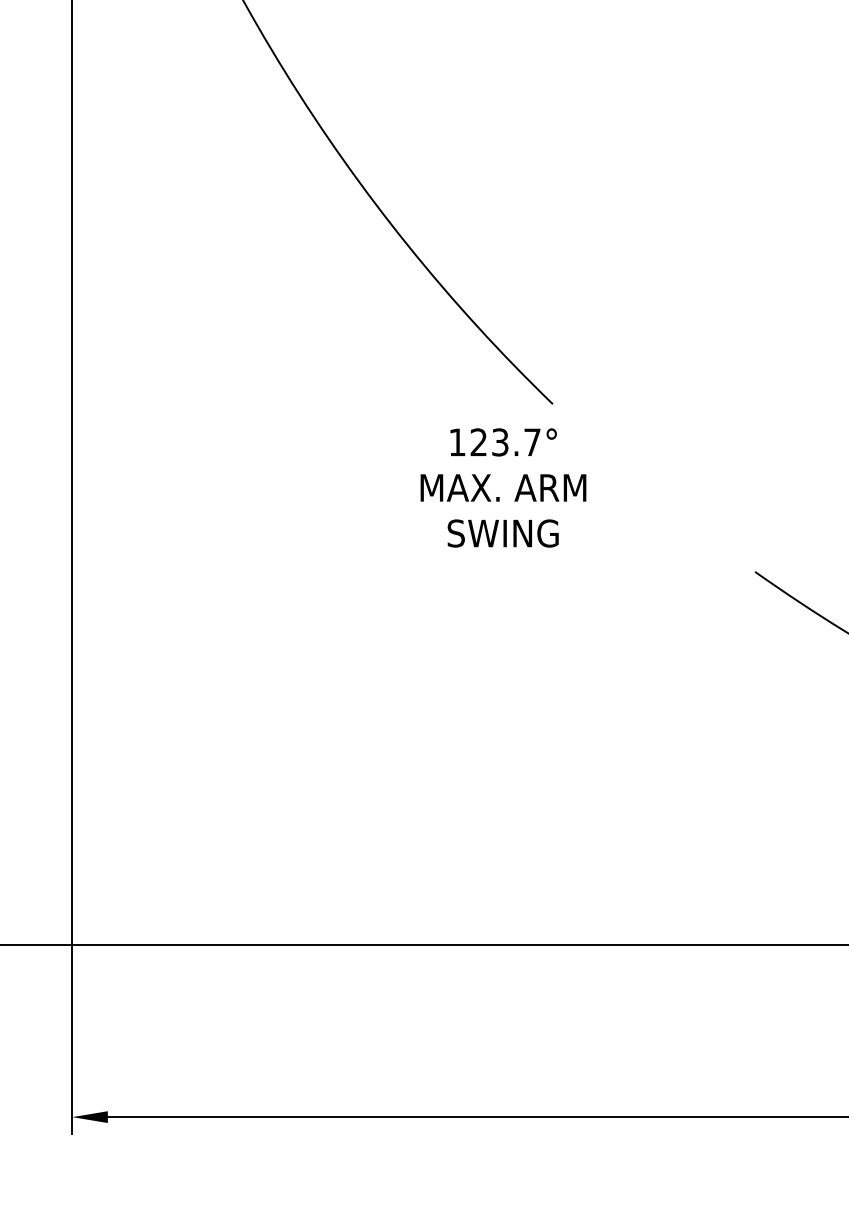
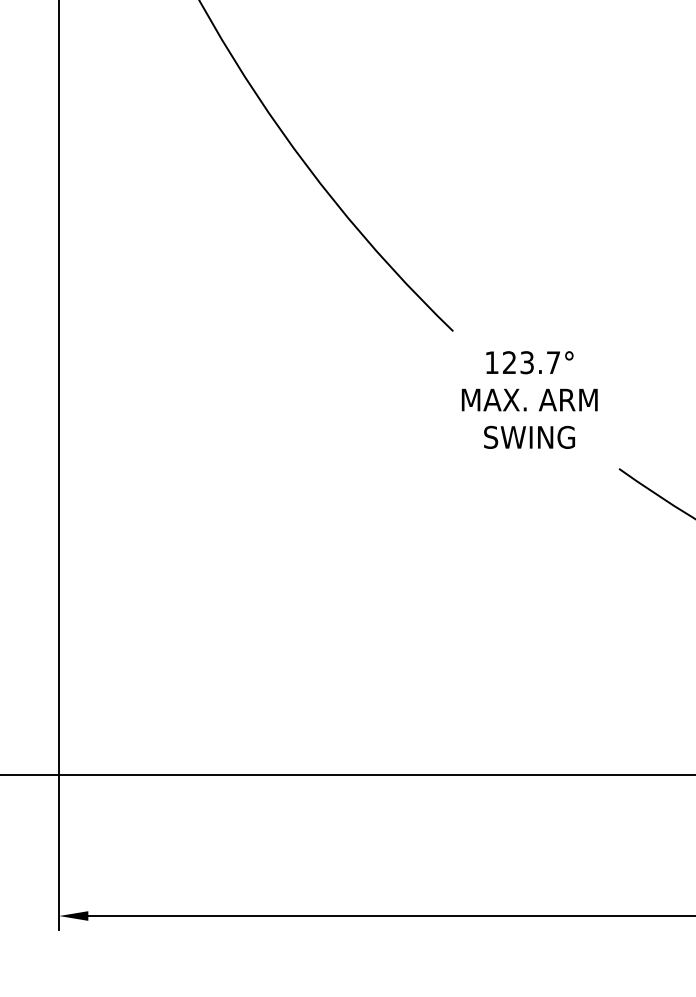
text: (503, 487) -> (529, 399), moved

